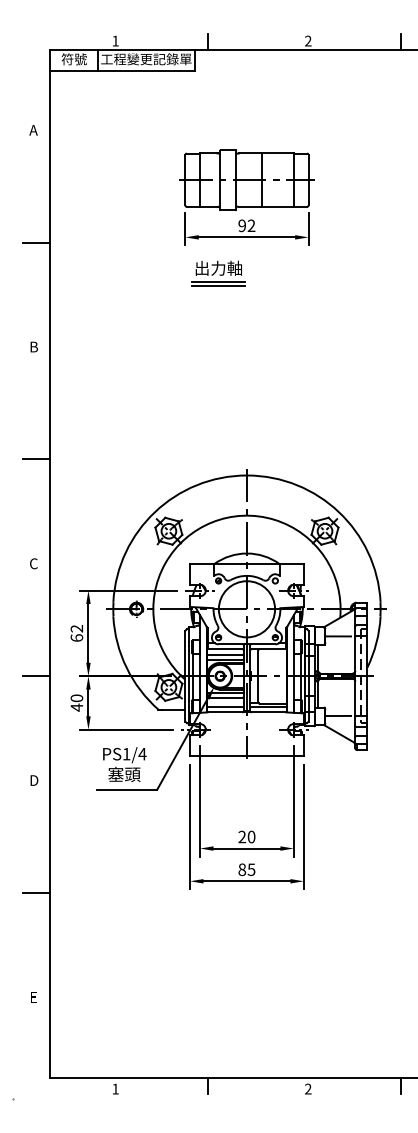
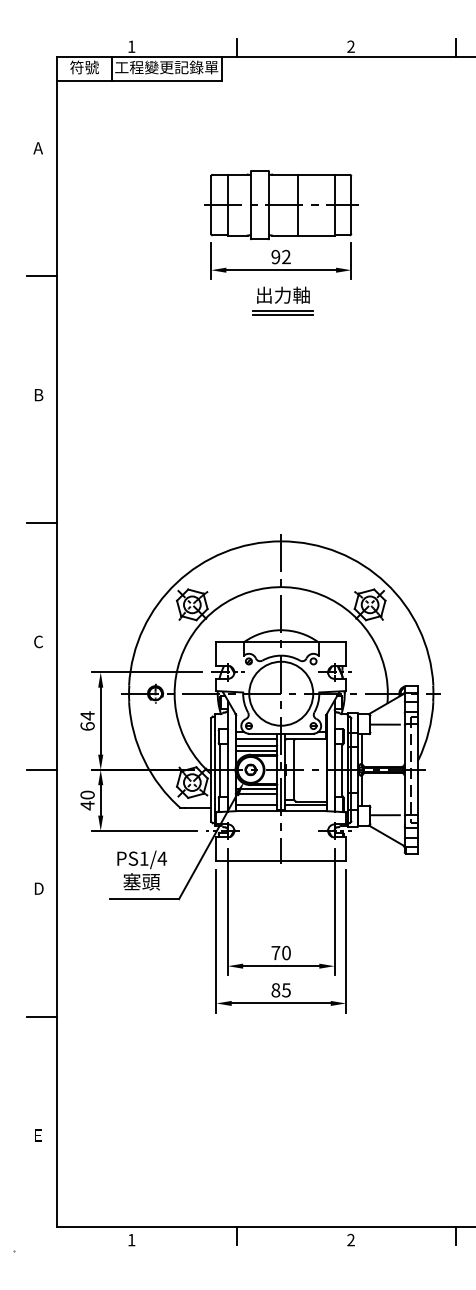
part: (218, 273) -> (282, 301), moved
text: (76, 628) -> (87, 715), 62 -> 64
text: (242, 836) -> (276, 952), 20 -> 70

